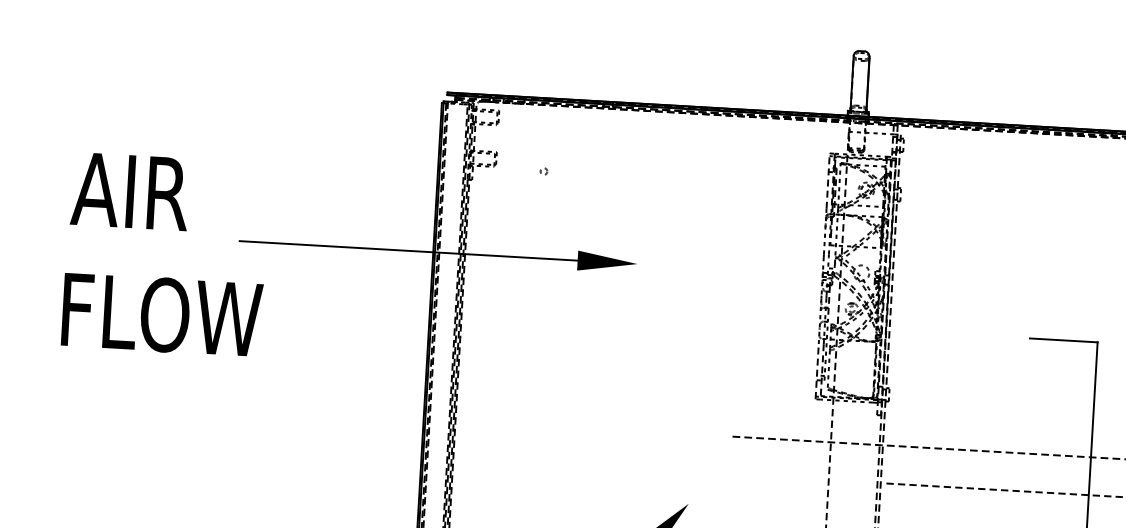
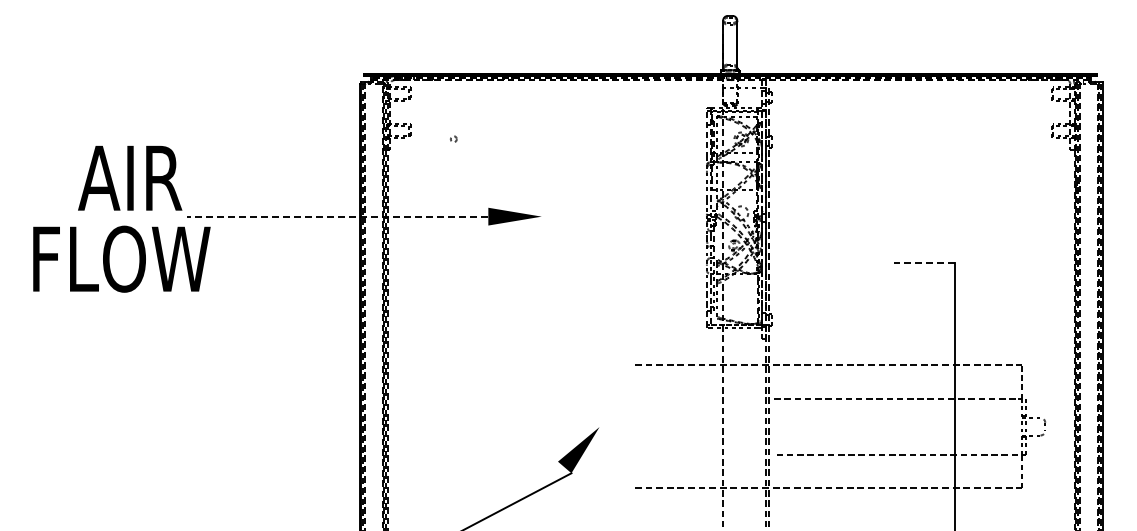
text: (130, 191) -> (130, 178), moved
line: (408, 250) -> (337, 216), solid -> dashed
text: (161, 314) -> (121, 258), moved
line: (1063, 340) -> (924, 262), solid -> dashed

